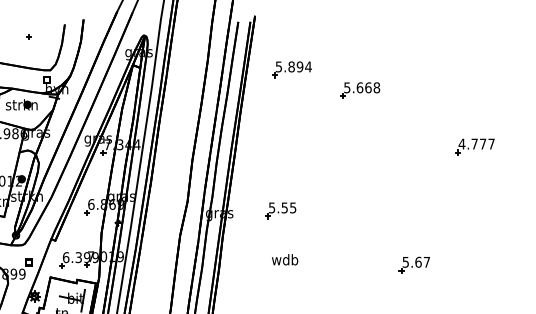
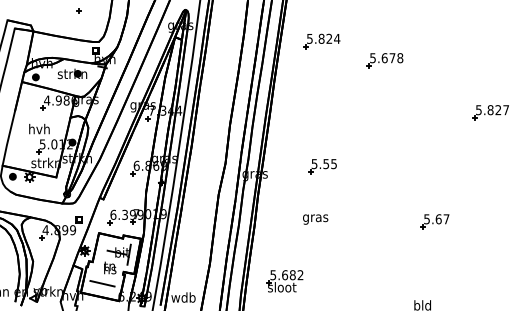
text: (300, 66) -> (329, 38), 5.894 -> 5.824
text: (368, 88) -> (392, 58), 5.668 -> 5.678
text: (472, 144) -> (488, 110), 4.777 -> 5.827
part: (280, 210) -> (322, 166), moved
text: (285, 260) -> (315, 217), wdb -> gras

